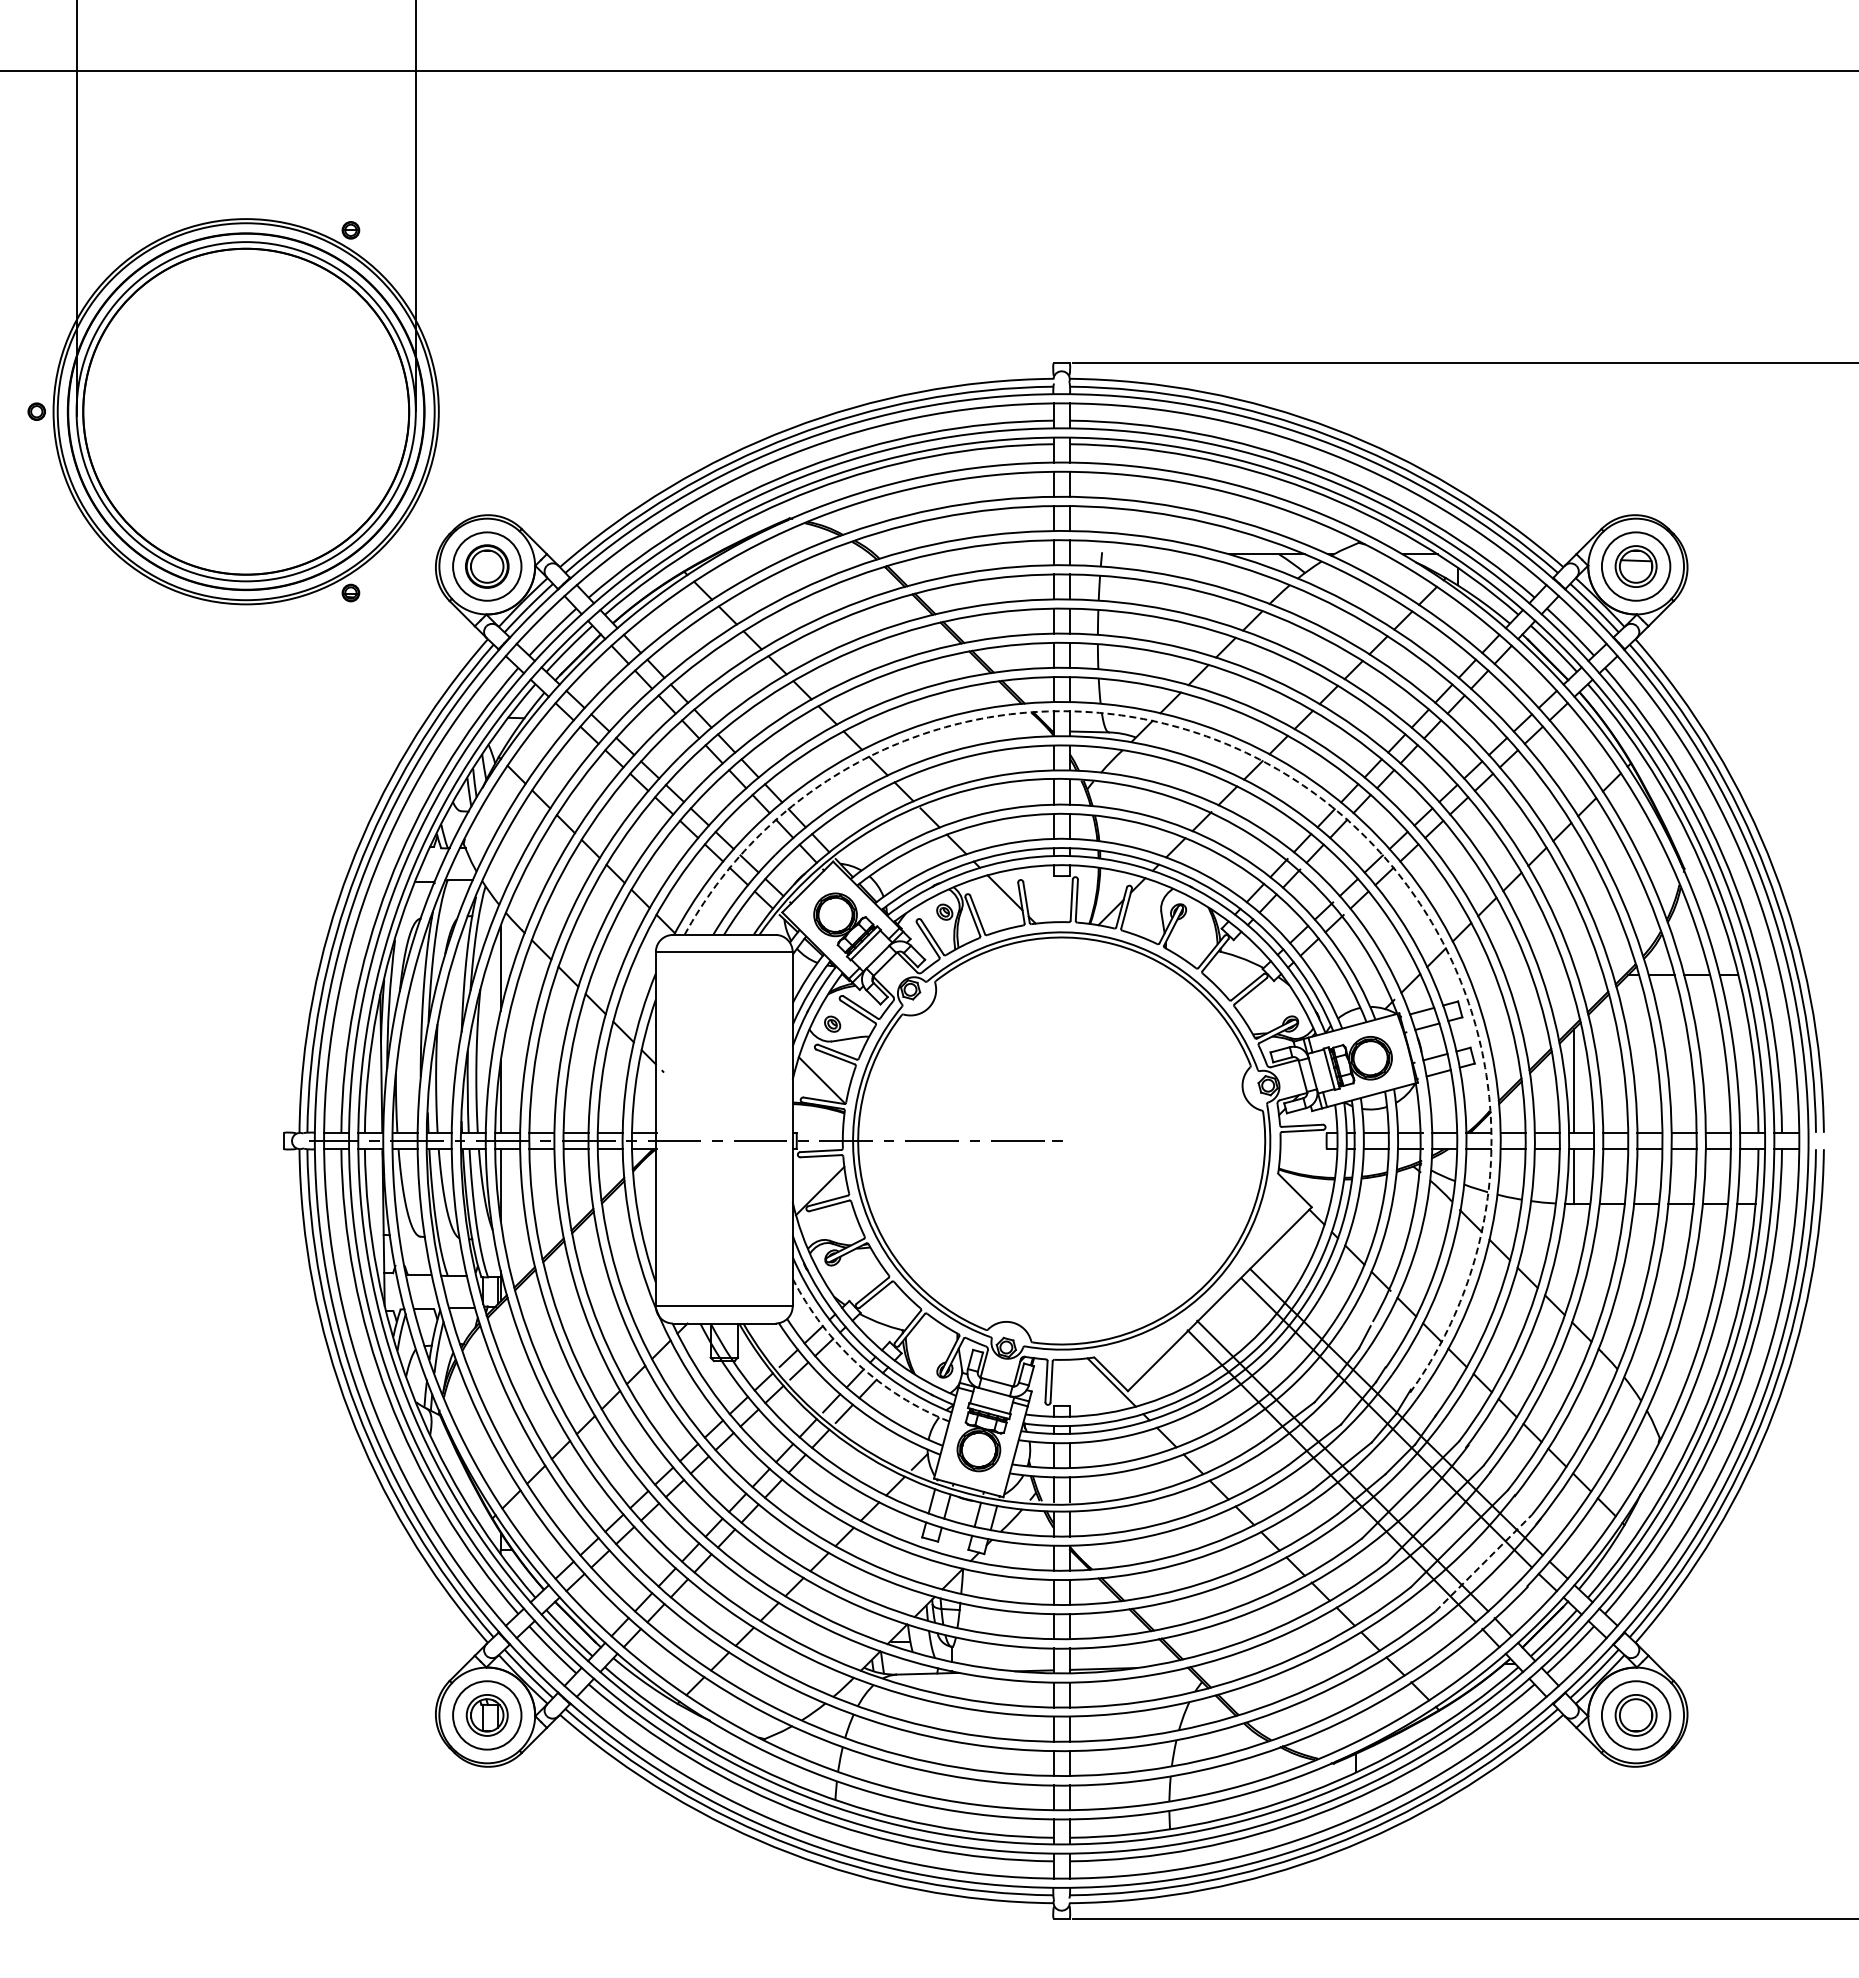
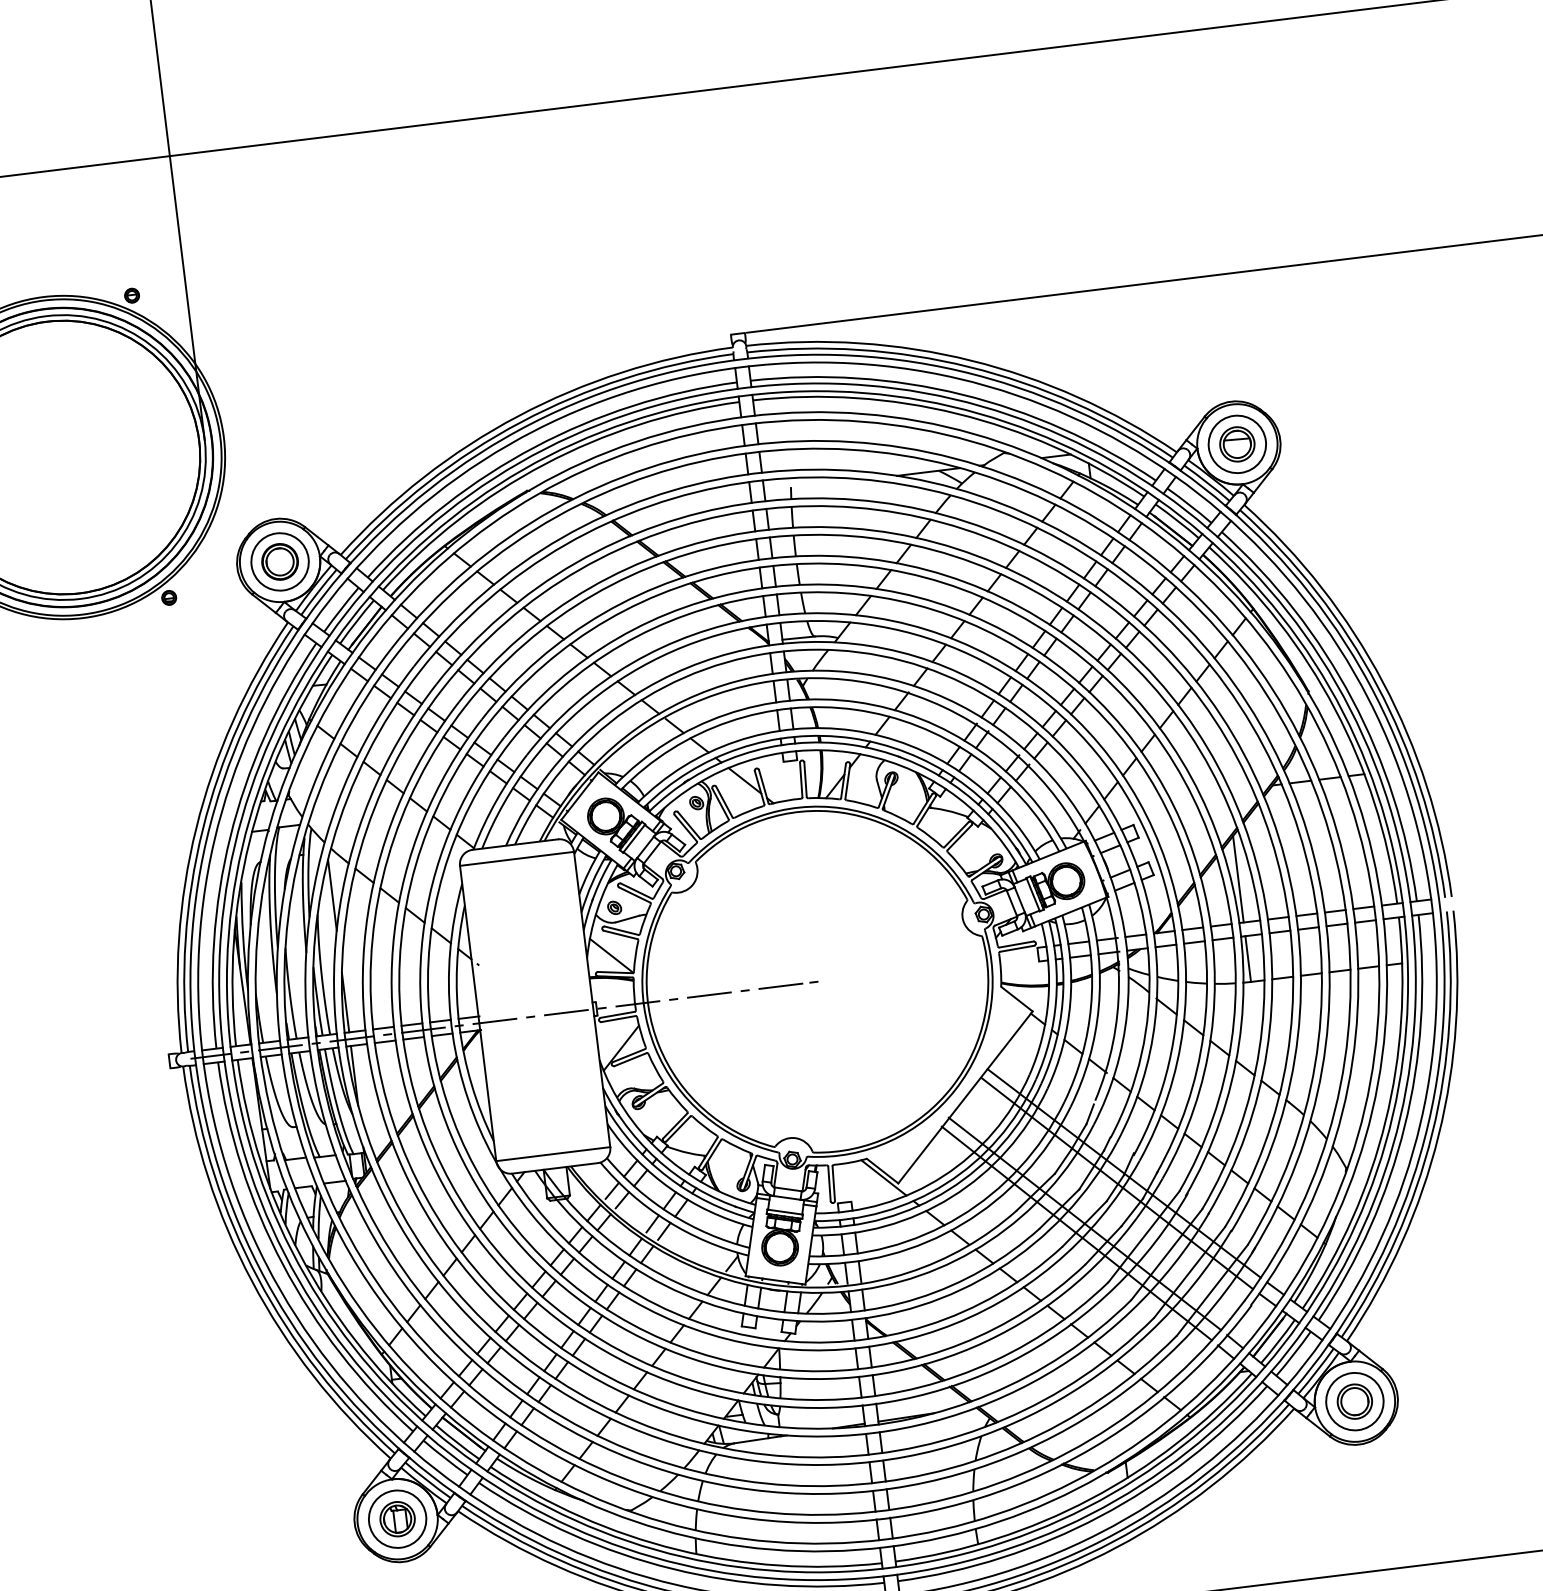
arc: (1291, 777) -> (971, 655), dashed -> solid
arc: (858, 1364) -> (671, 1188), dashed -> solid
line: (1484, 1562) -> (1212, 1289), dashed -> solid

